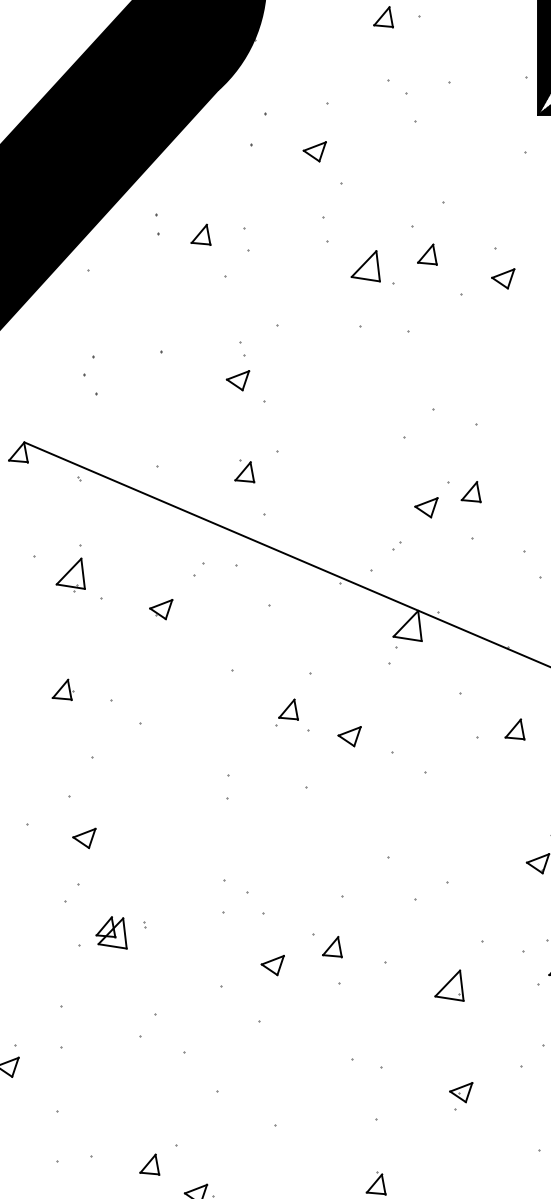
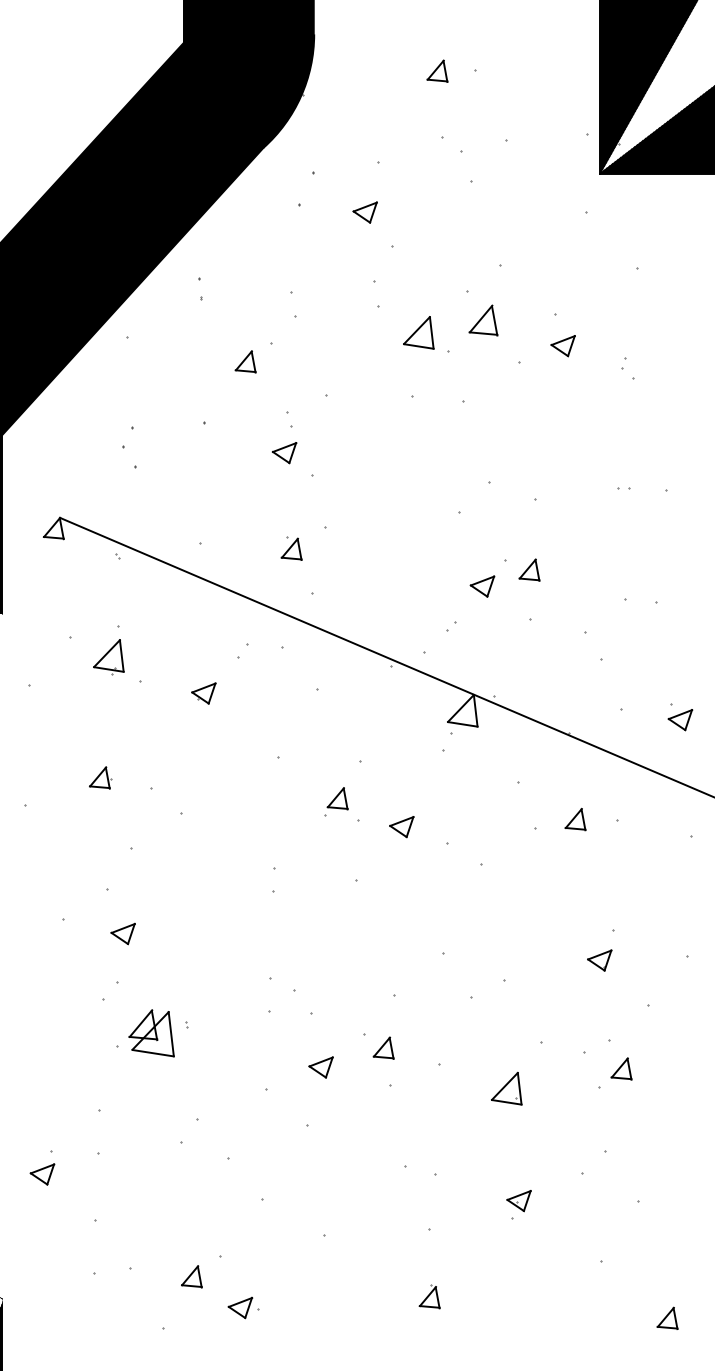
part: (200, 234) -> (245, 361), moved
part: (427, 254) -> (483, 320), size x1.4
part: (111, 932) -> (151, 1032), size x1.4

